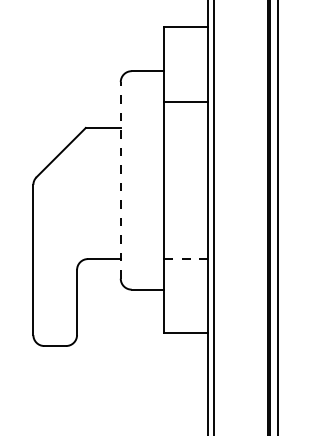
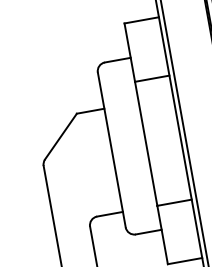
line: (120, 179) -> (111, 149), dashed -> solid
line: (186, 259) -> (174, 202), dashed -> solid

